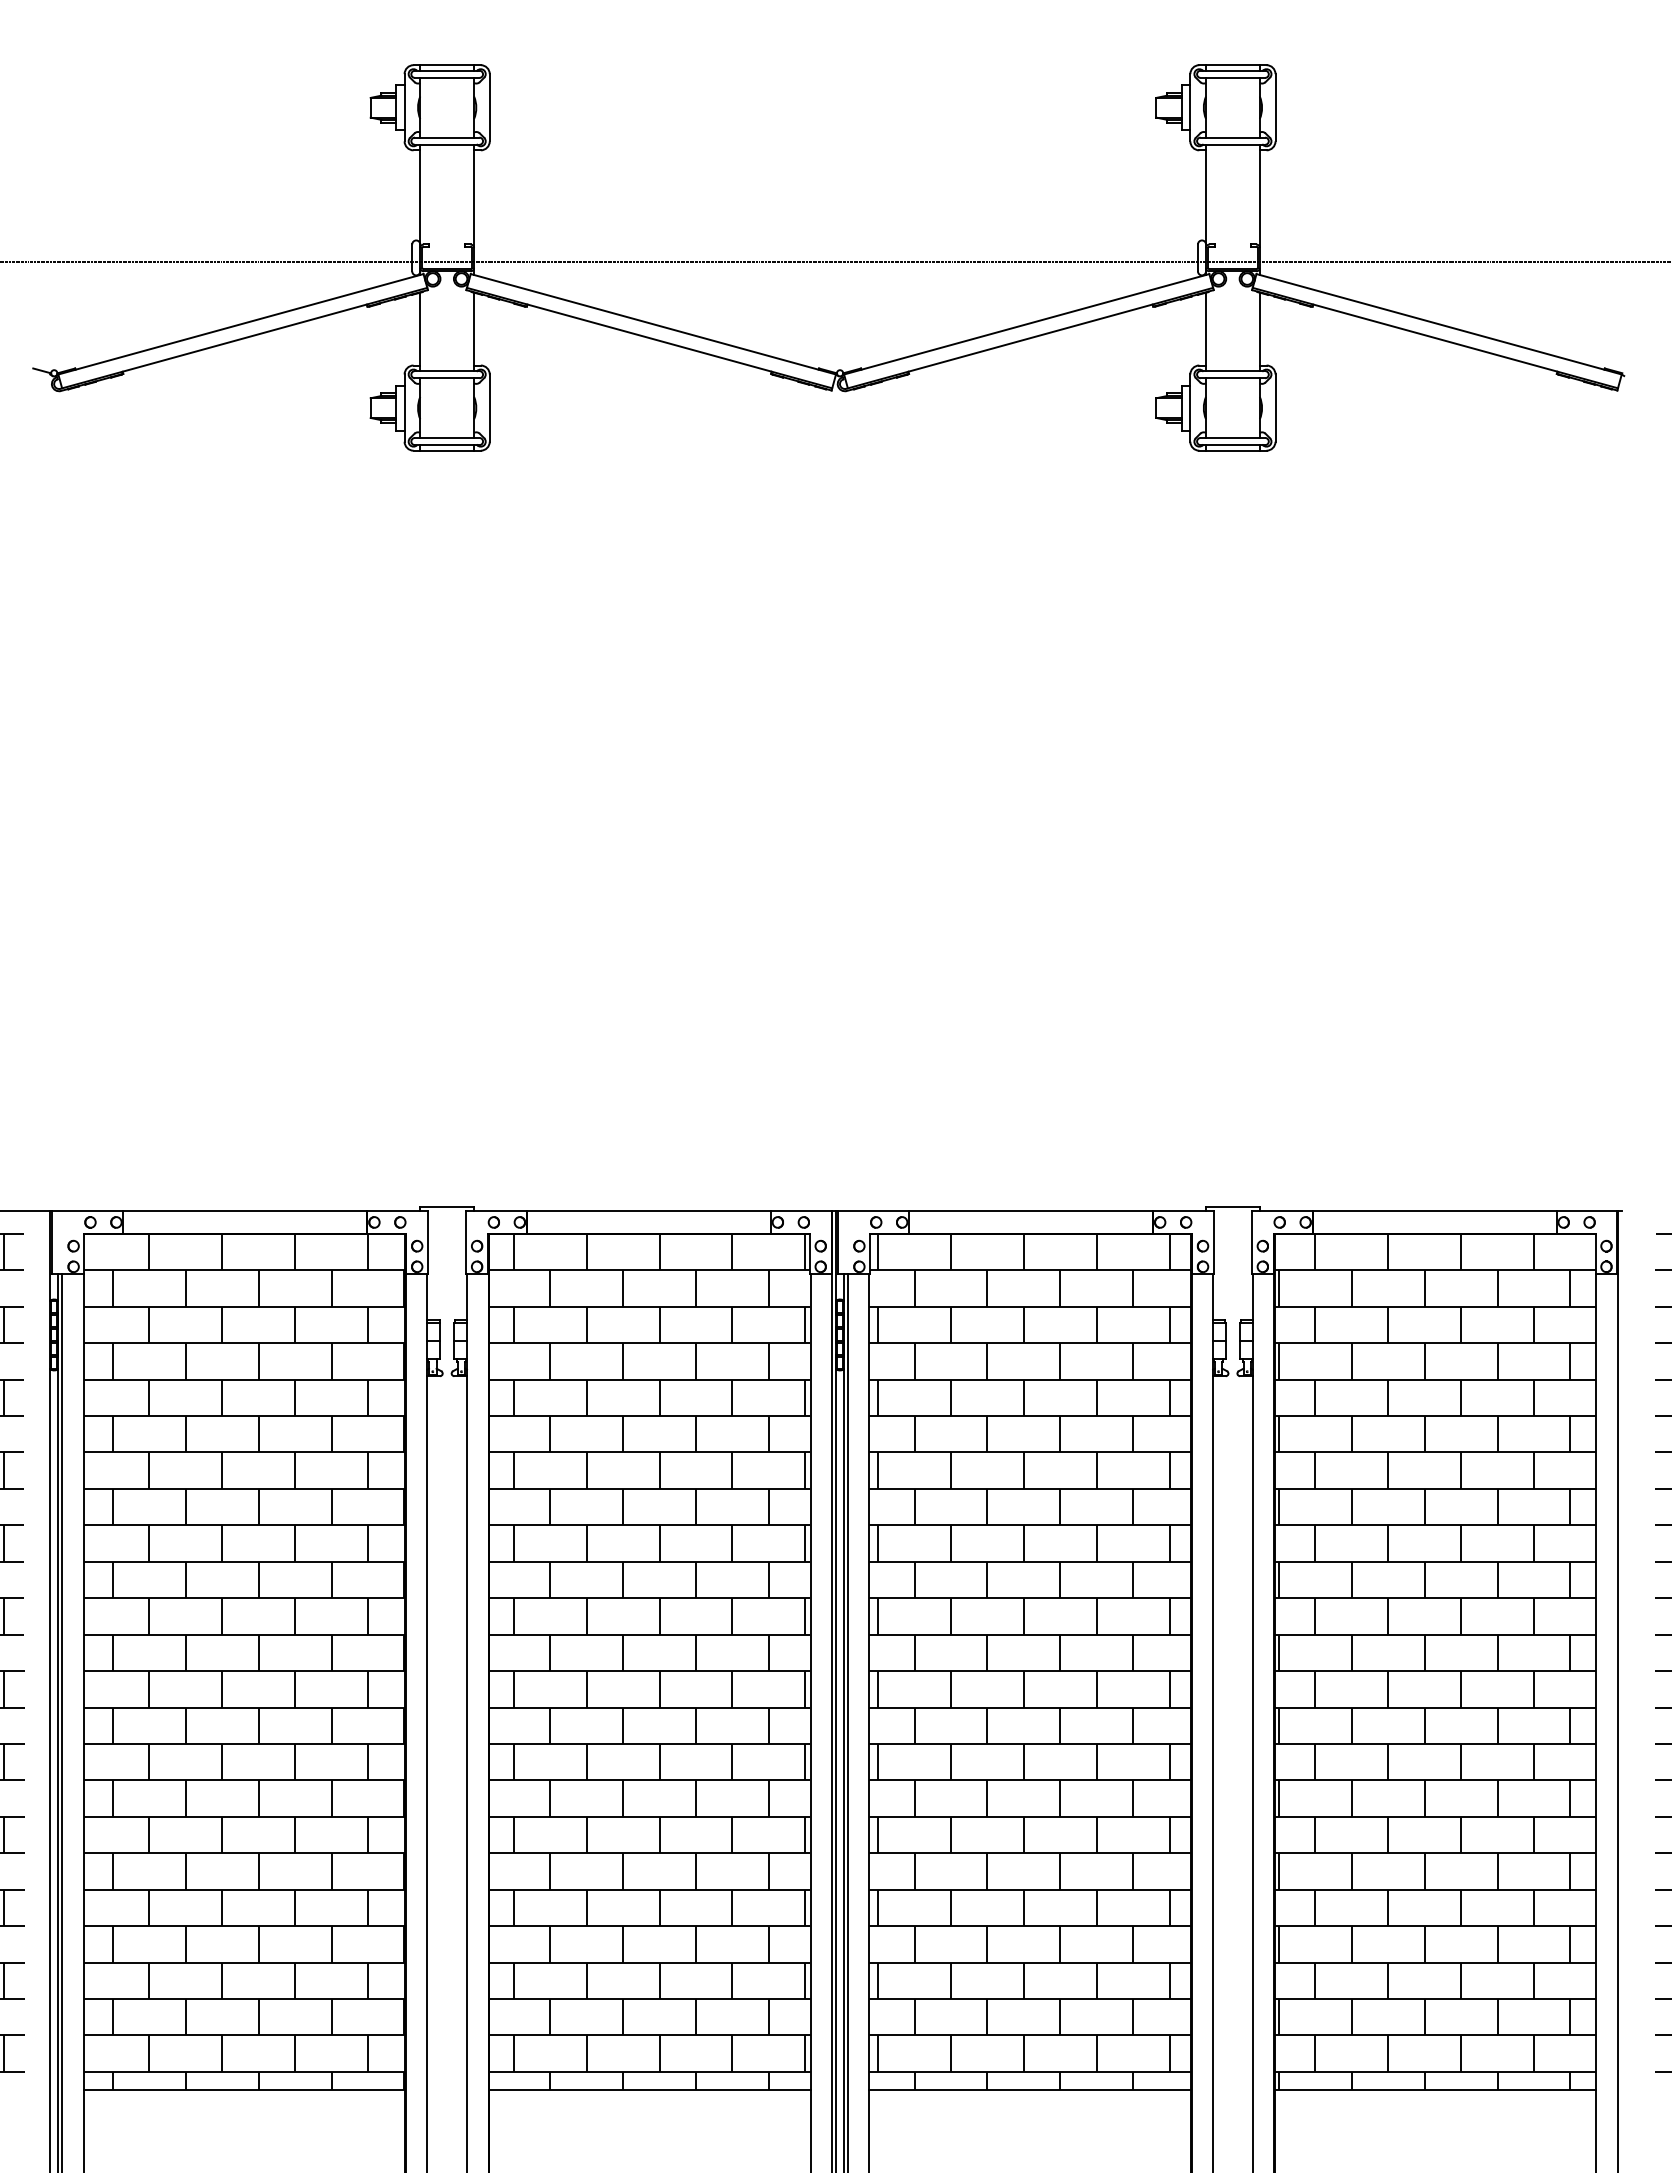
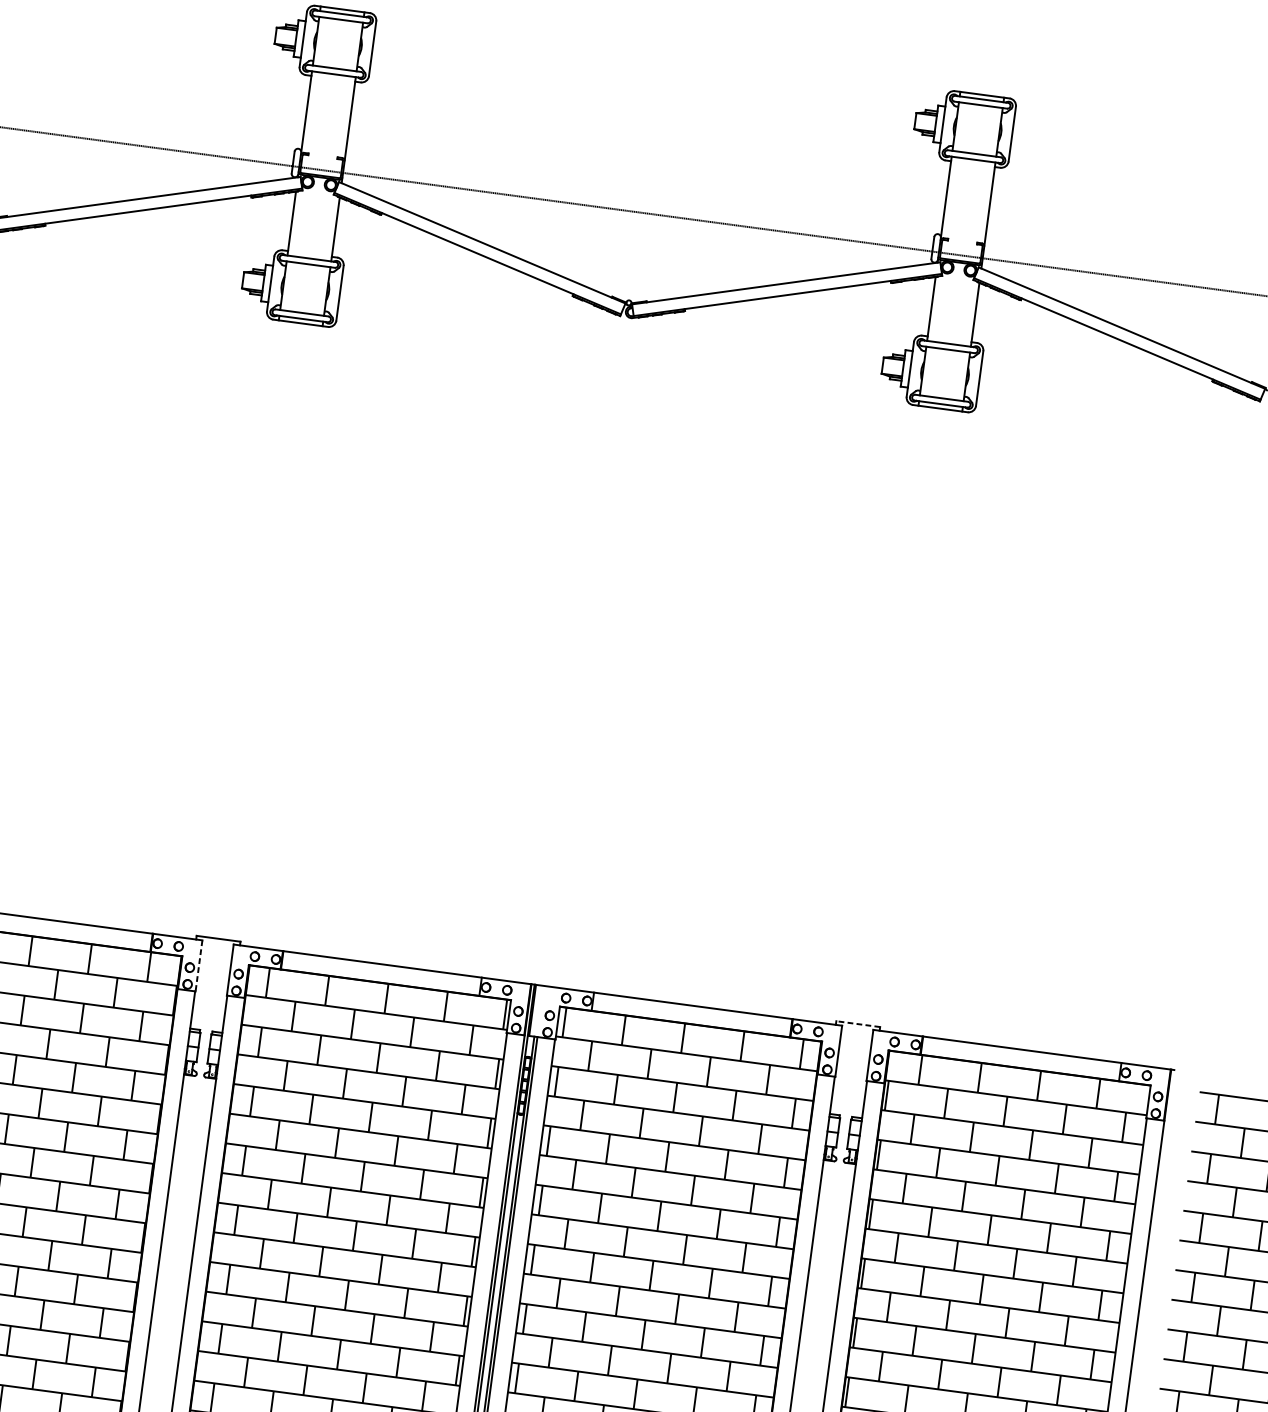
line: (1232, 1206) -> (857, 1023), solid -> dashed
line: (427, 1243) -> (198, 966), solid -> dashed

